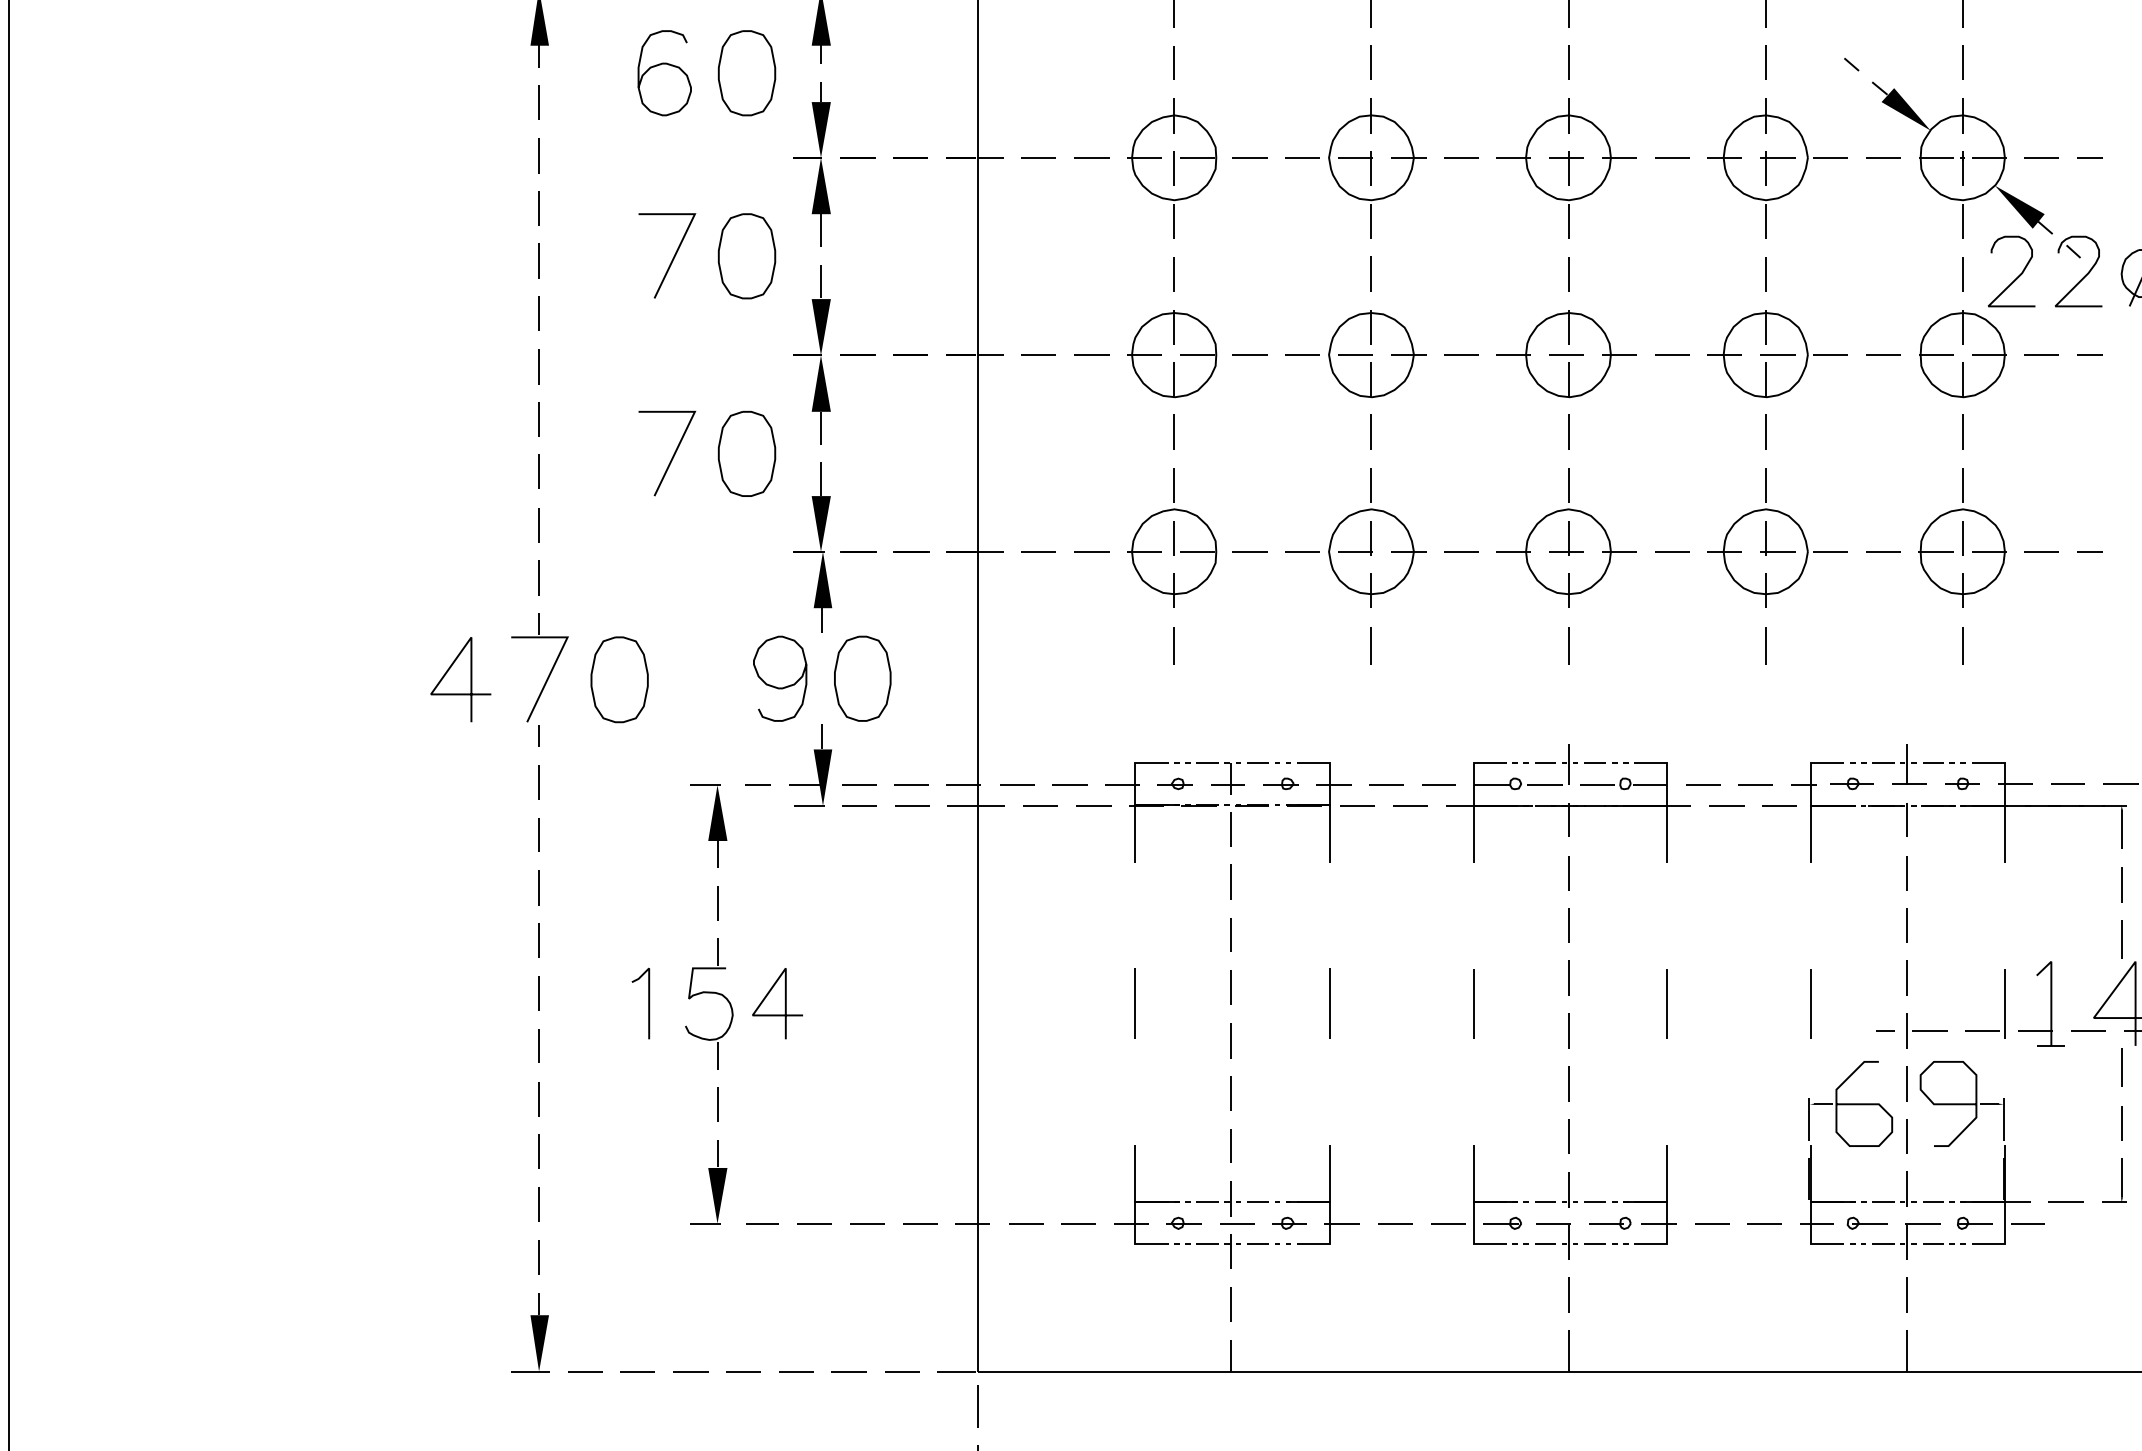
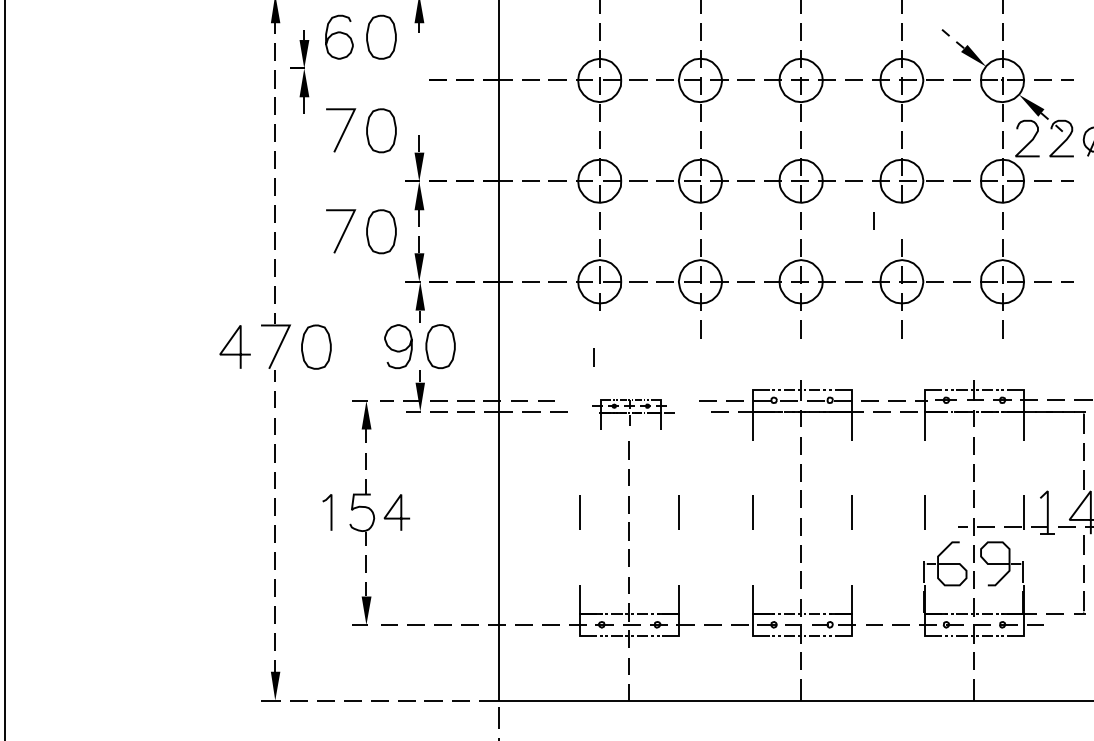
part: (811, 163) -> (299, 71), moved
line: (1764, 431) -> (873, 220), moved
line: (1173, 645) -> (593, 357), moved
part: (1238, 811) -> (632, 414), size x0.6

